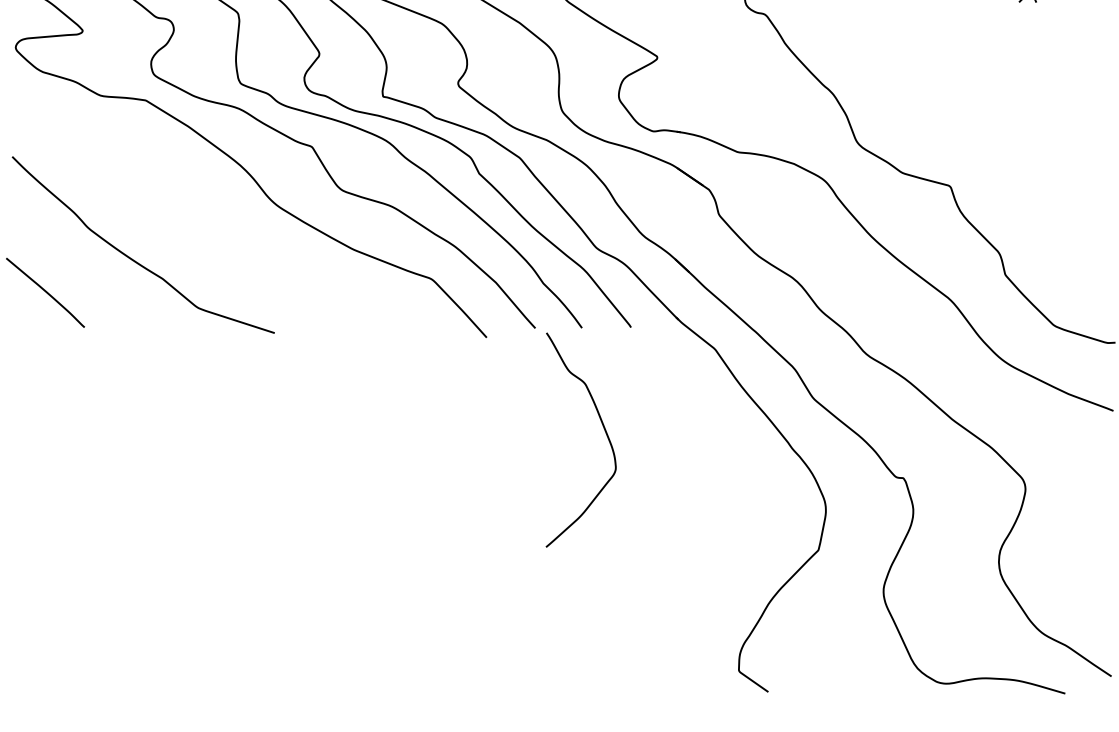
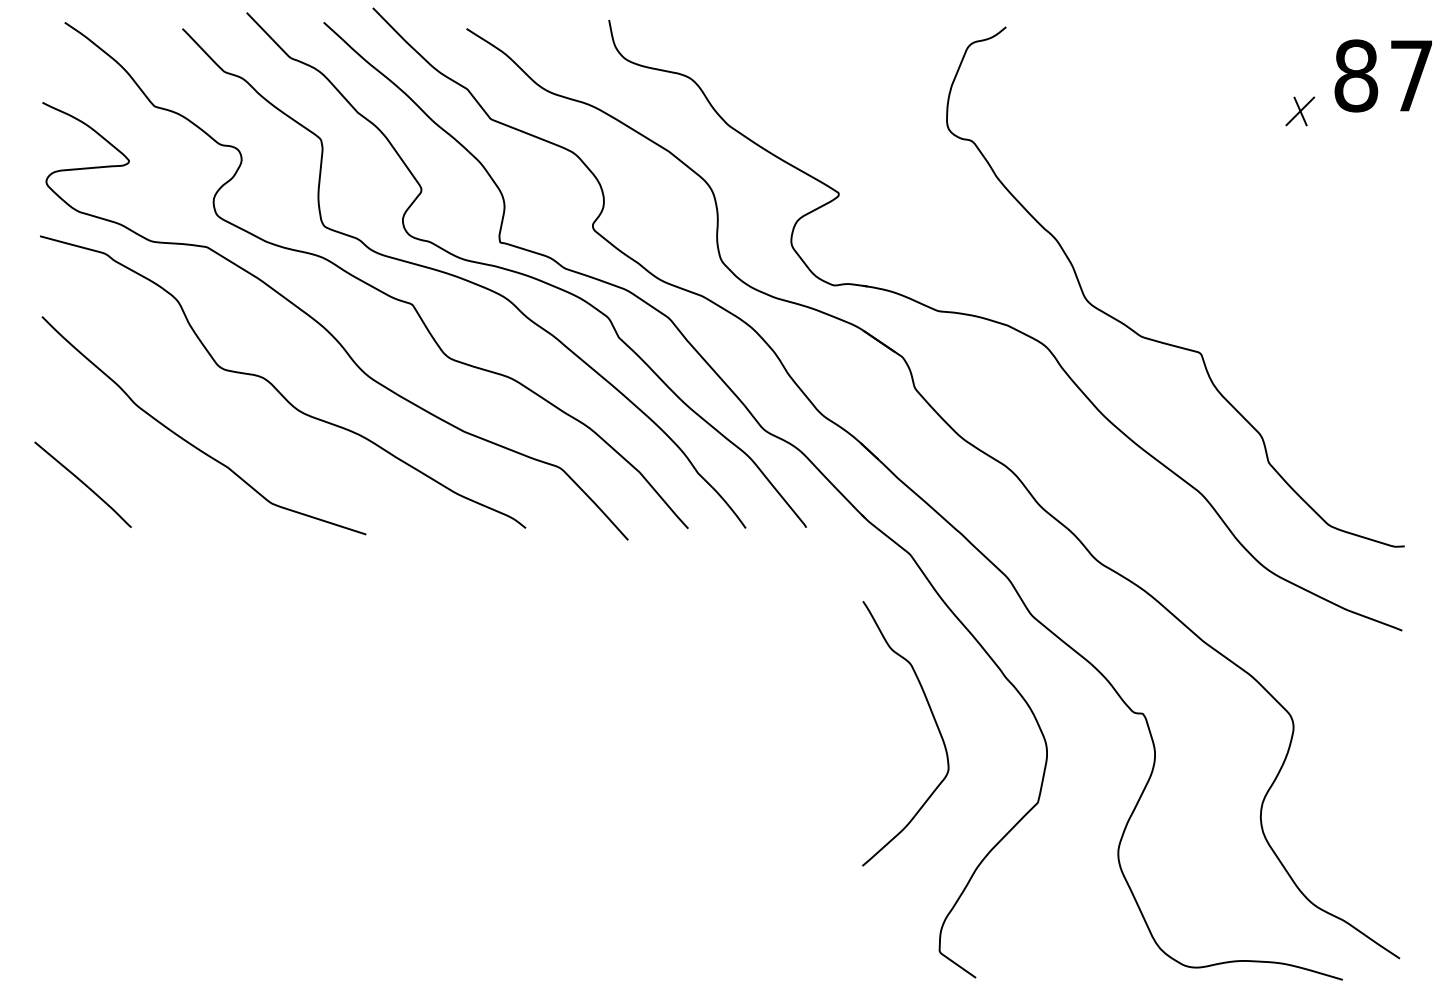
curve: (201, 213) -> (275, 386), added
curve: (603, 428) -> (933, 719), moved

